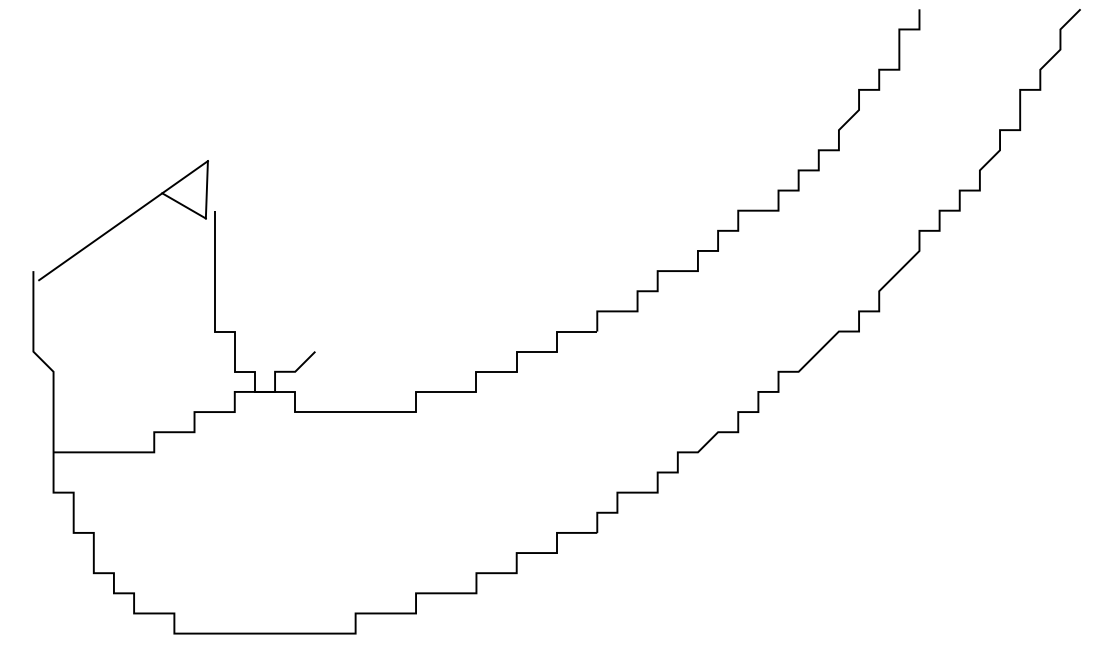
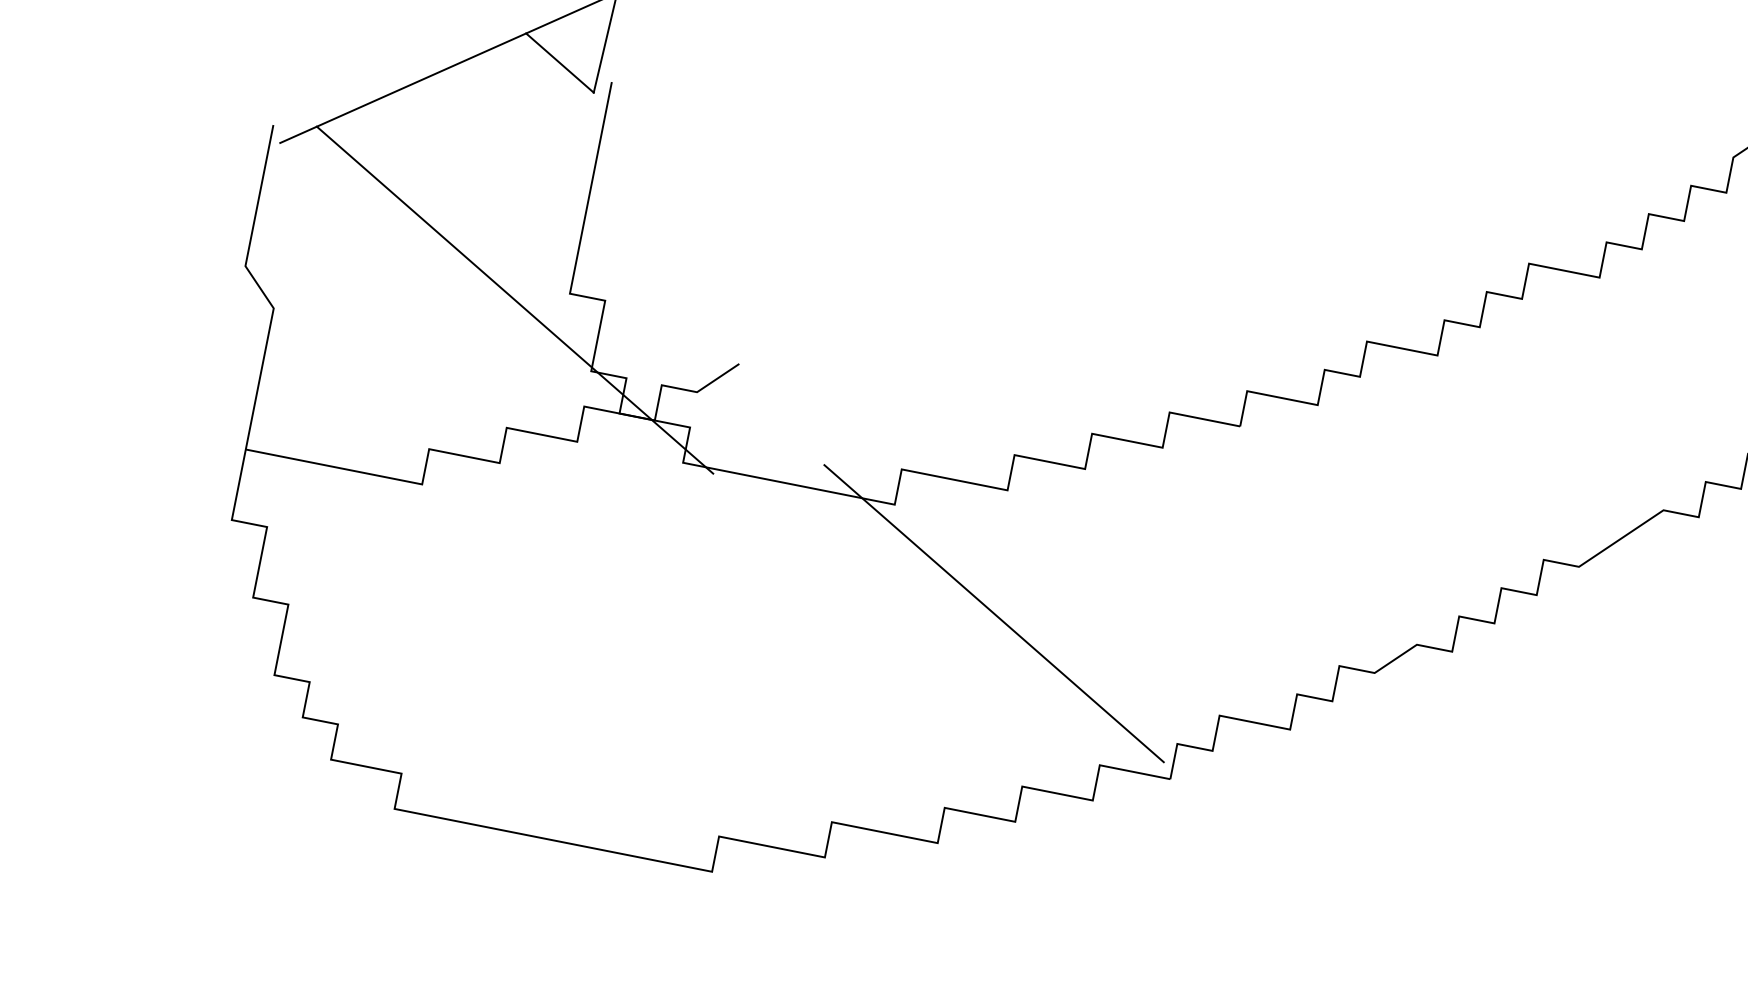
line: (184, 340) -> (514, 298), added
line: (482, 461) -> (994, 614), added

